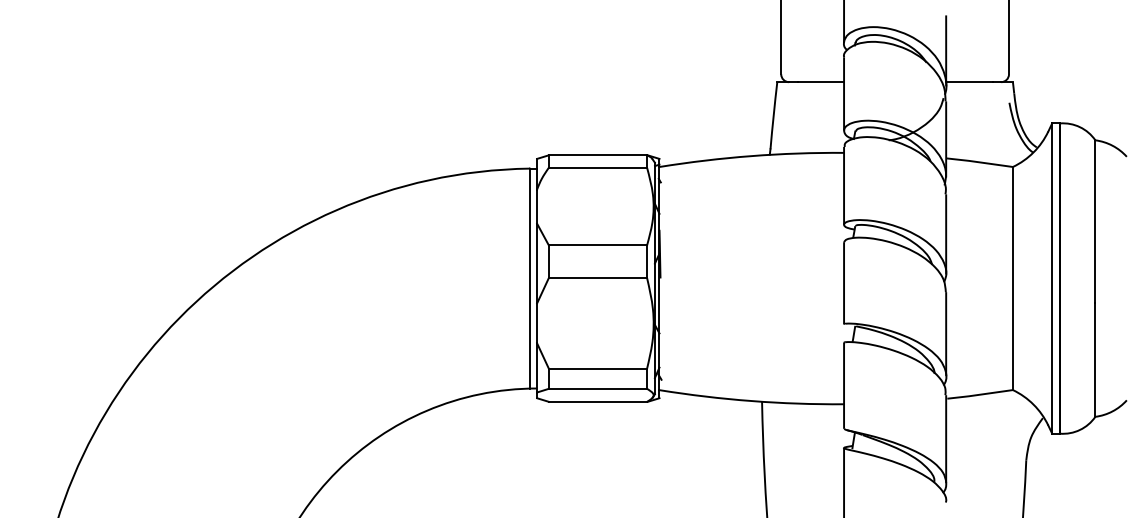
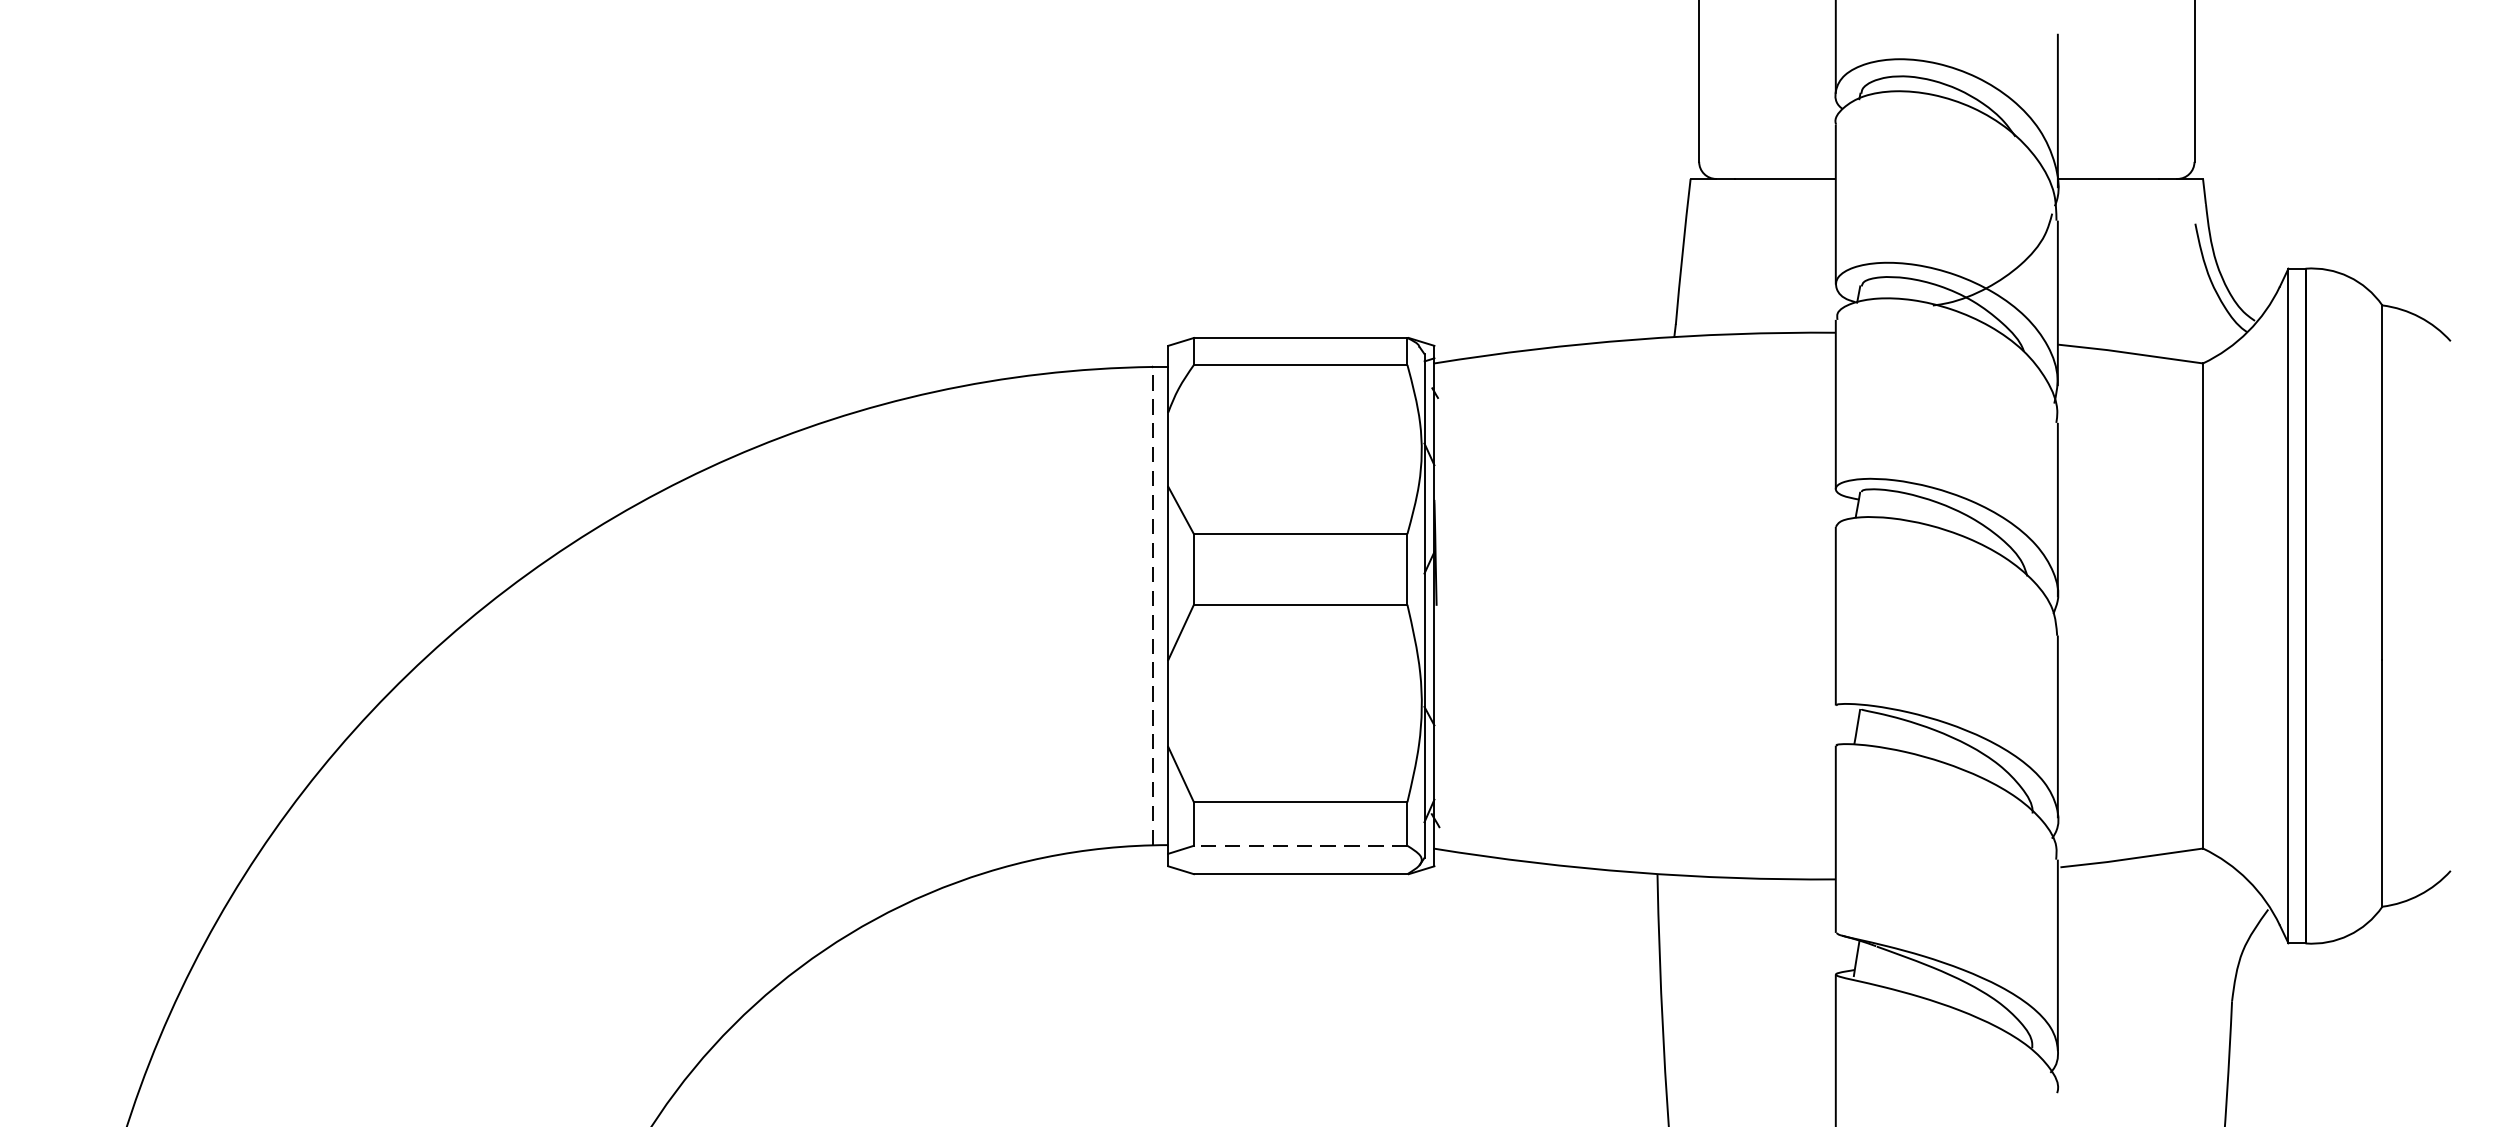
line: (529, 278) -> (1151, 605), solid -> dashed
line: (597, 388) -> (1299, 845), solid -> dashed

